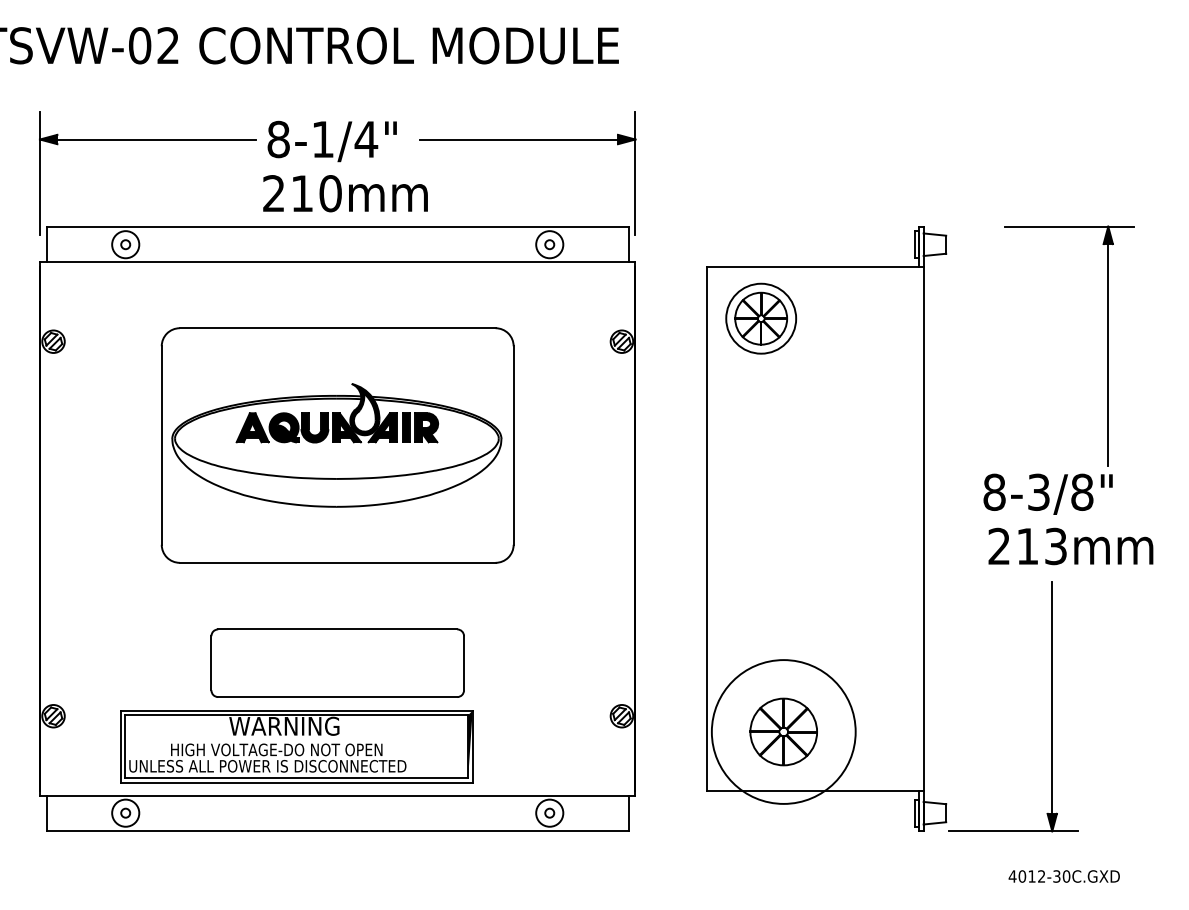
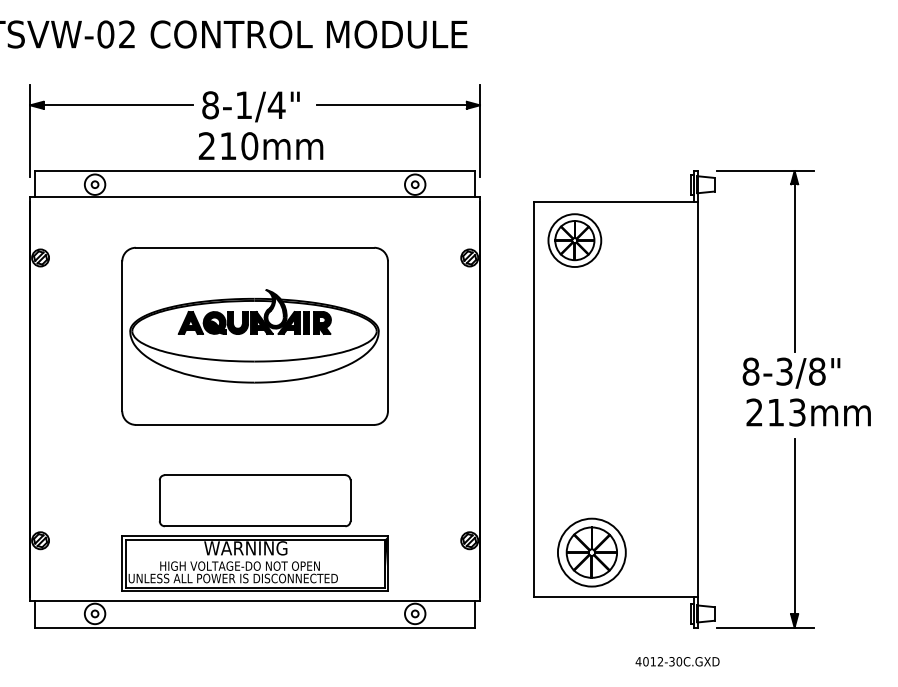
part: (1107, 345) -> (794, 260), moved
circle: (783, 731) -> (591, 552), size x0.62
part: (296, 746) -> (254, 563), moved
text: (1063, 876) -> (677, 661), moved

